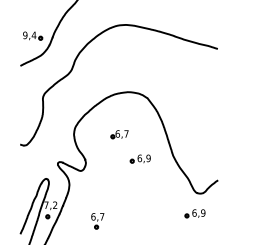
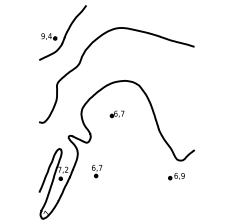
part: (140, 159) -> (133, 133), removed
part: (98, 221) -> (97, 171), moved

